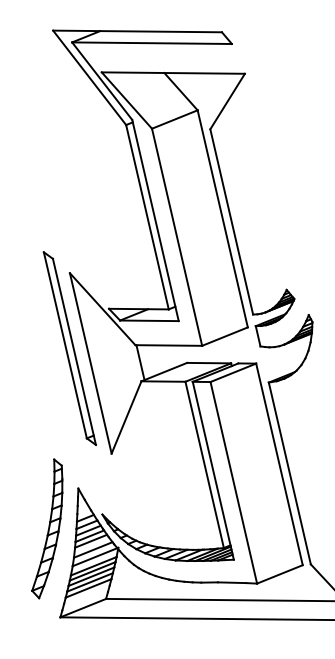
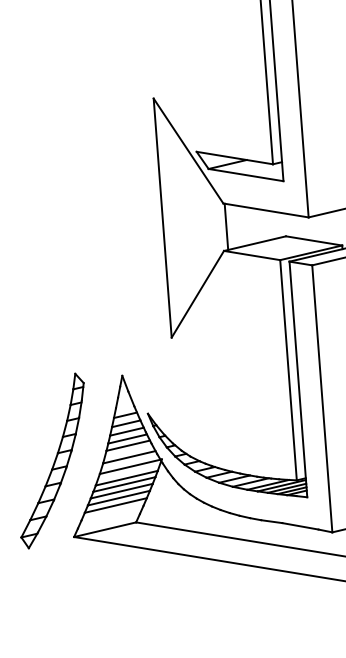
part: (69, 348) -> (138, 194), removed
part: (47, 528) -> (53, 460), moved

